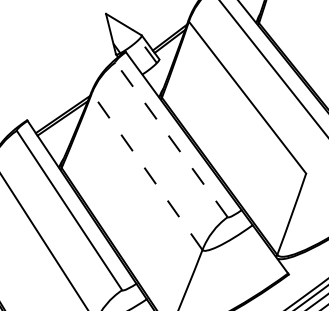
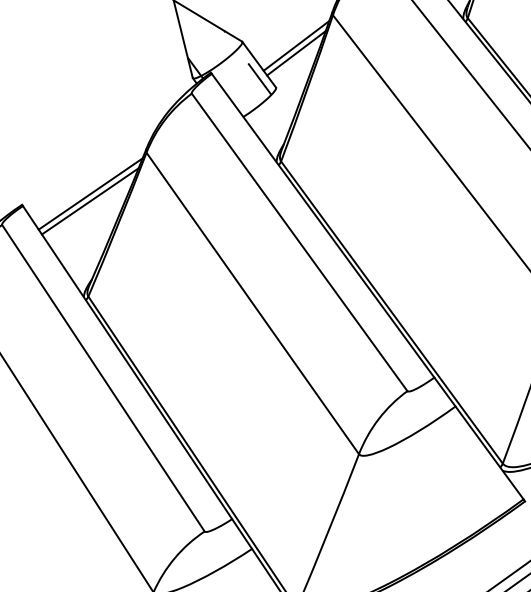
line: (171, 139) -> (299, 241), dashed -> solid
line: (147, 171) -> (253, 303), dashed -> solid

